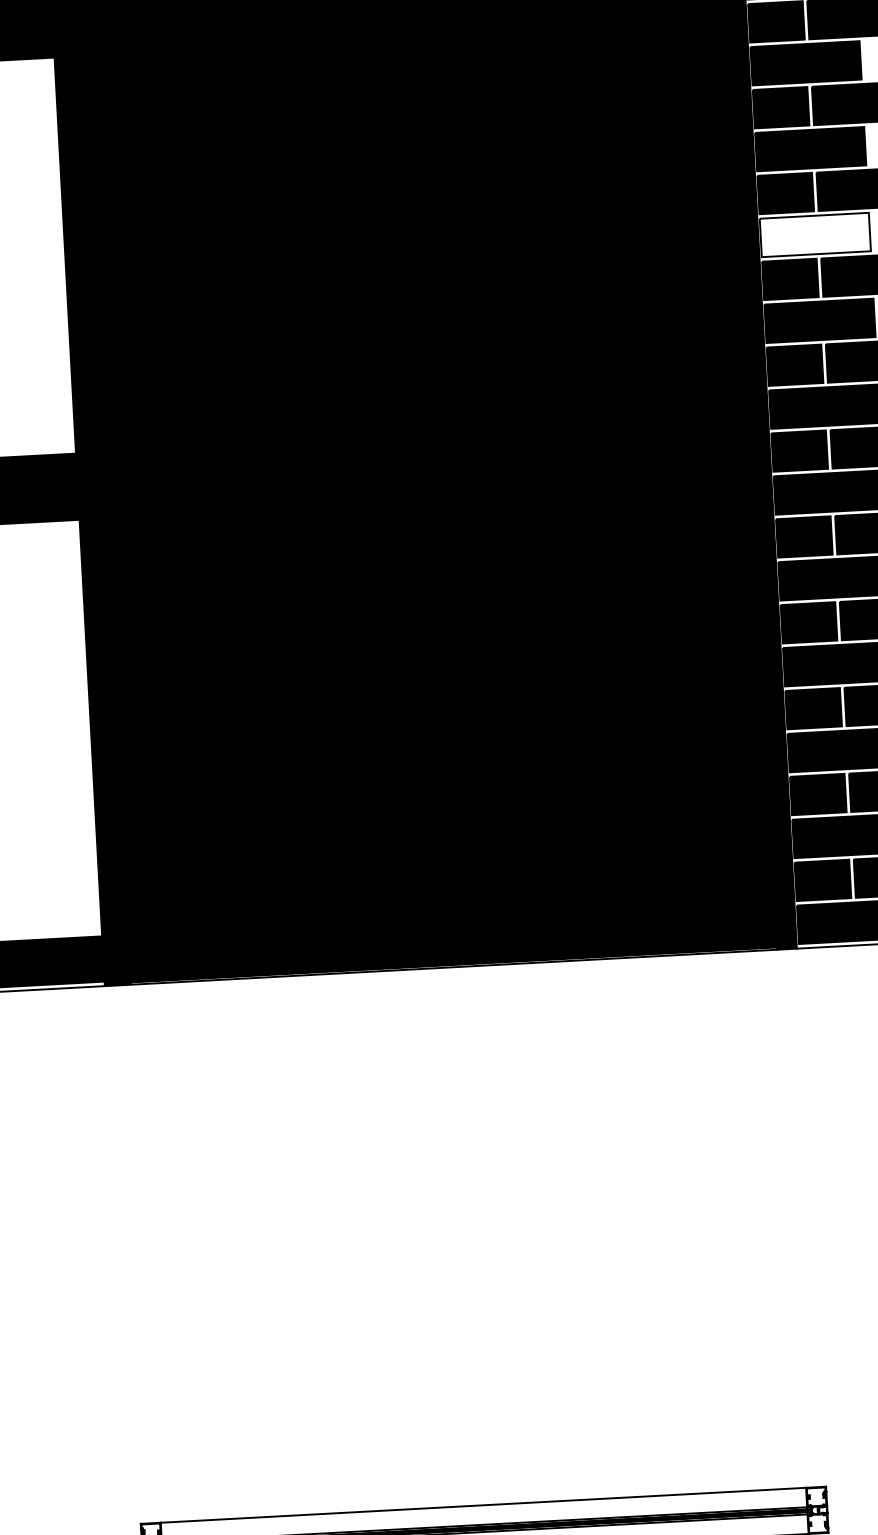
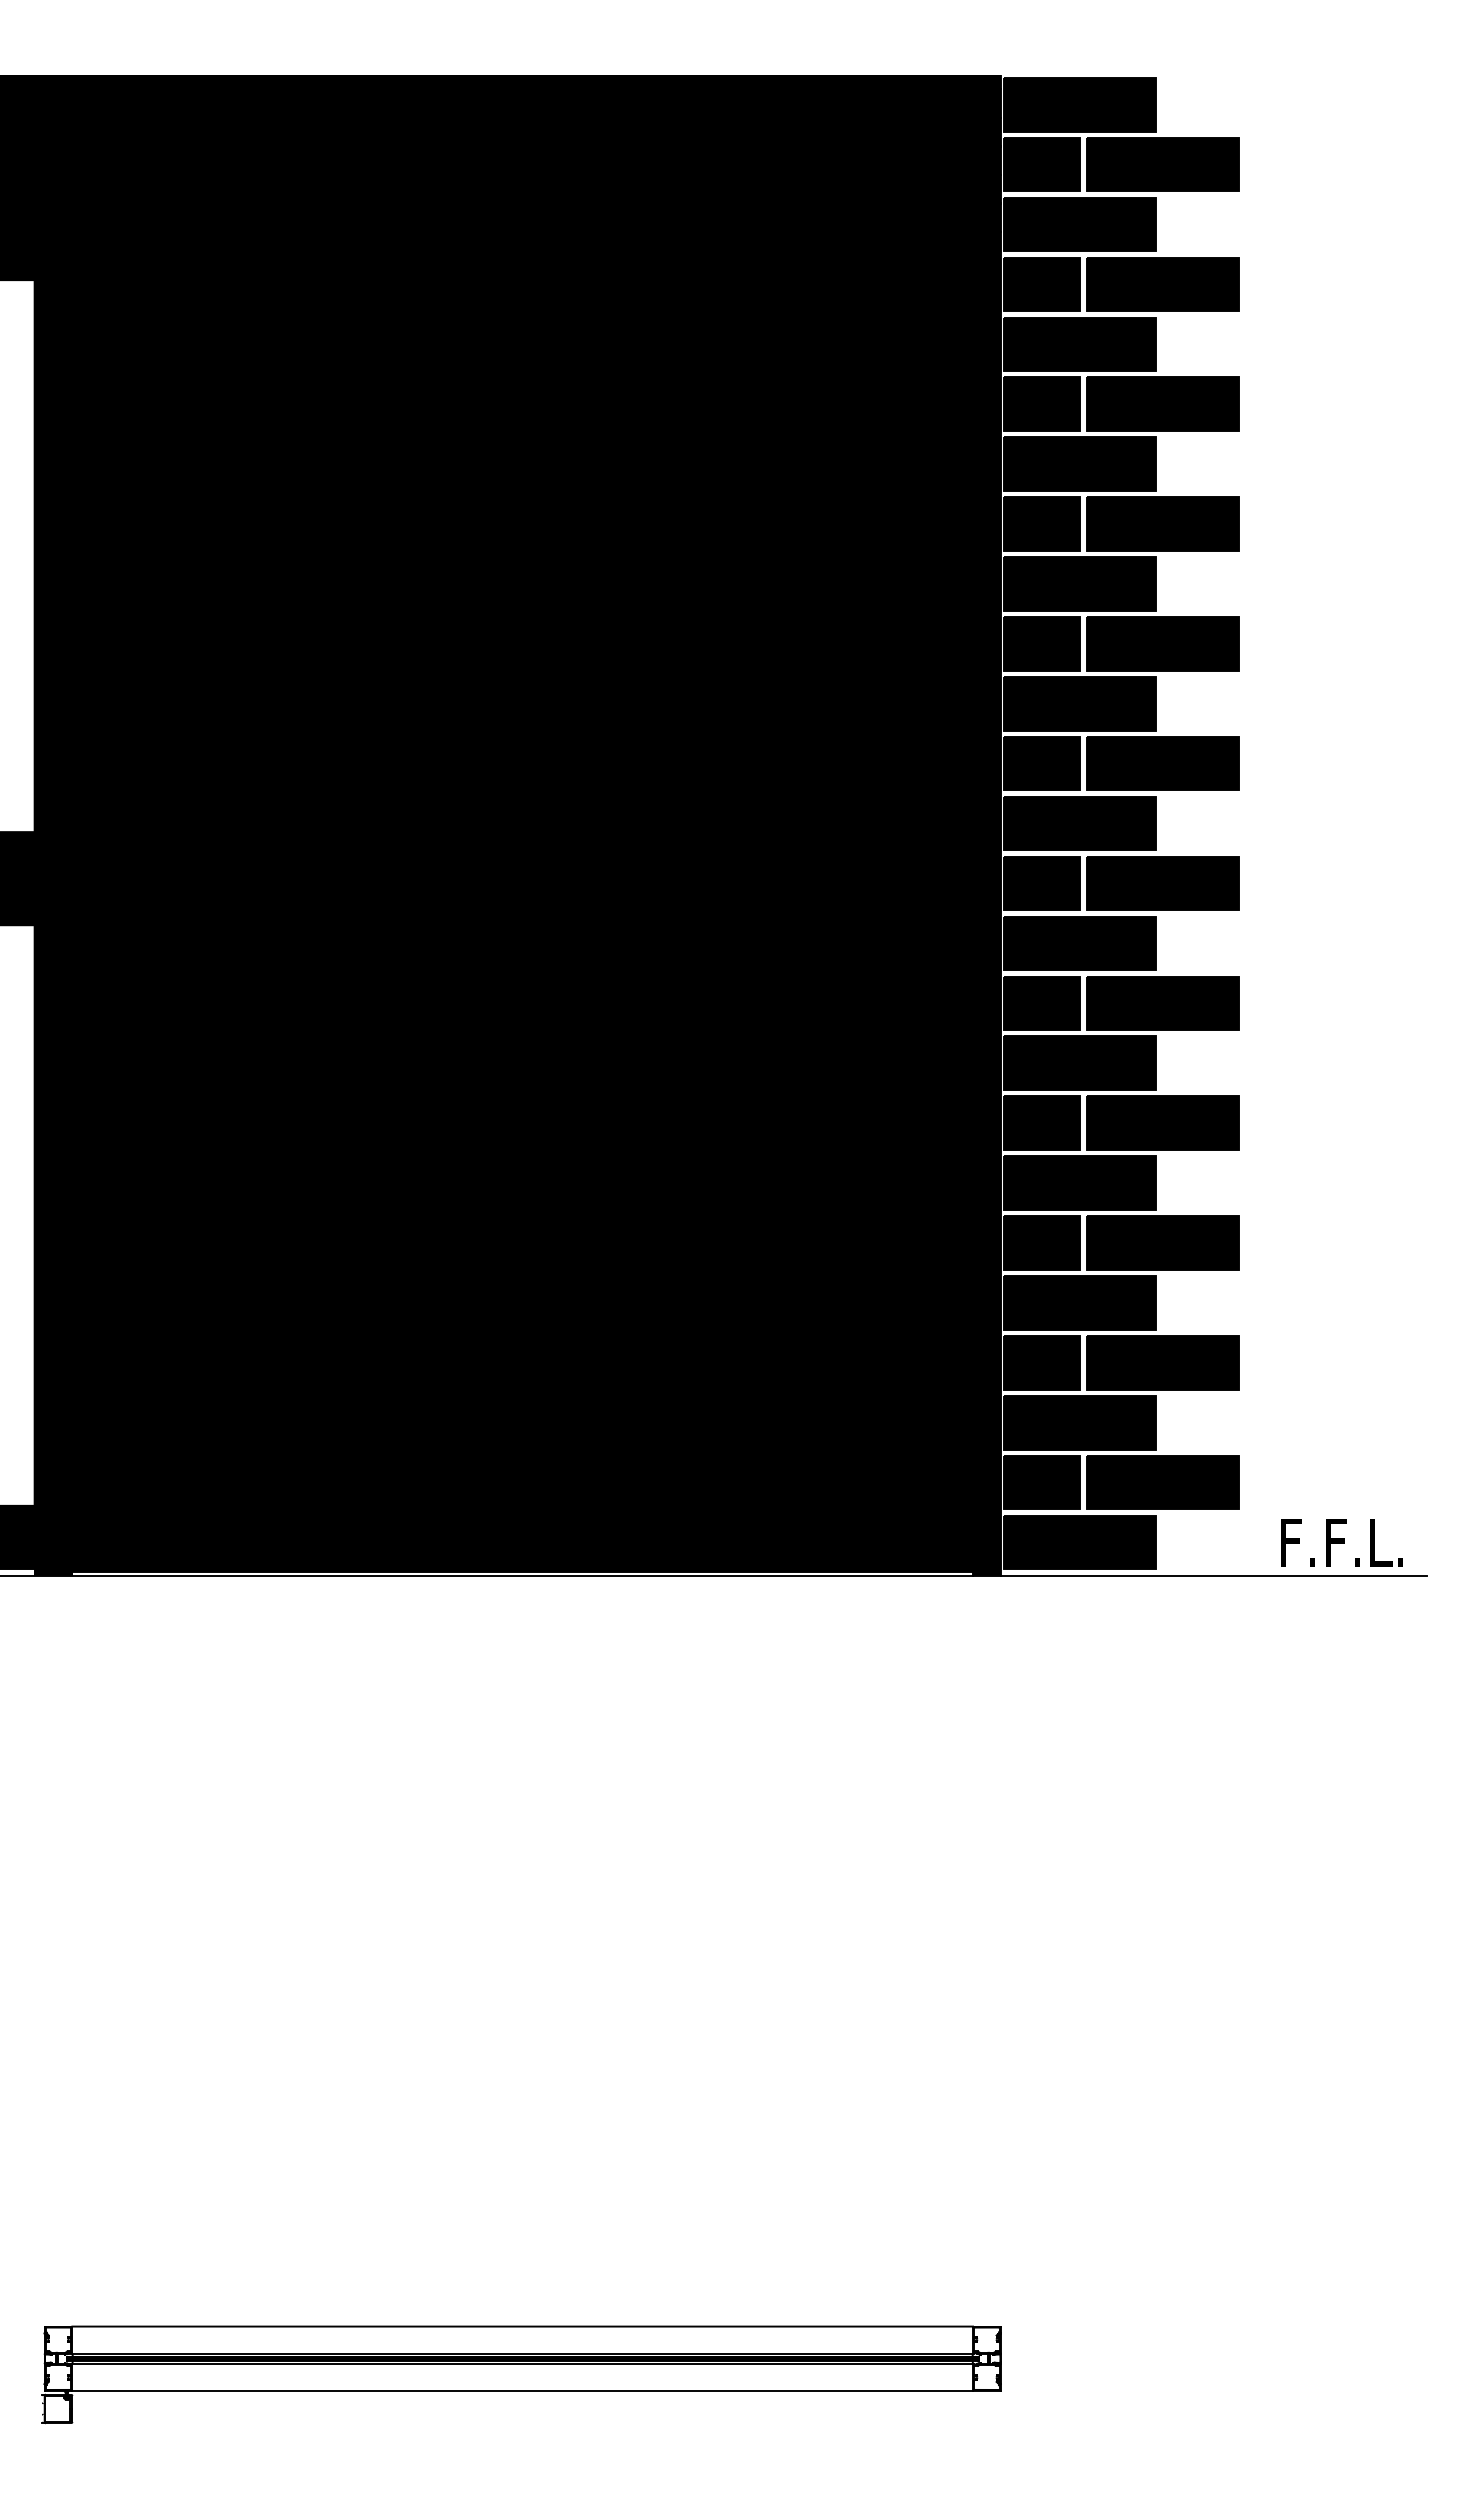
fill: (815, 234) -> (1080, 583), added

